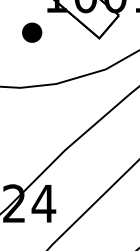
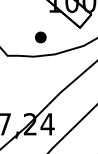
part: (31, 32) -> (40, 37), moved

